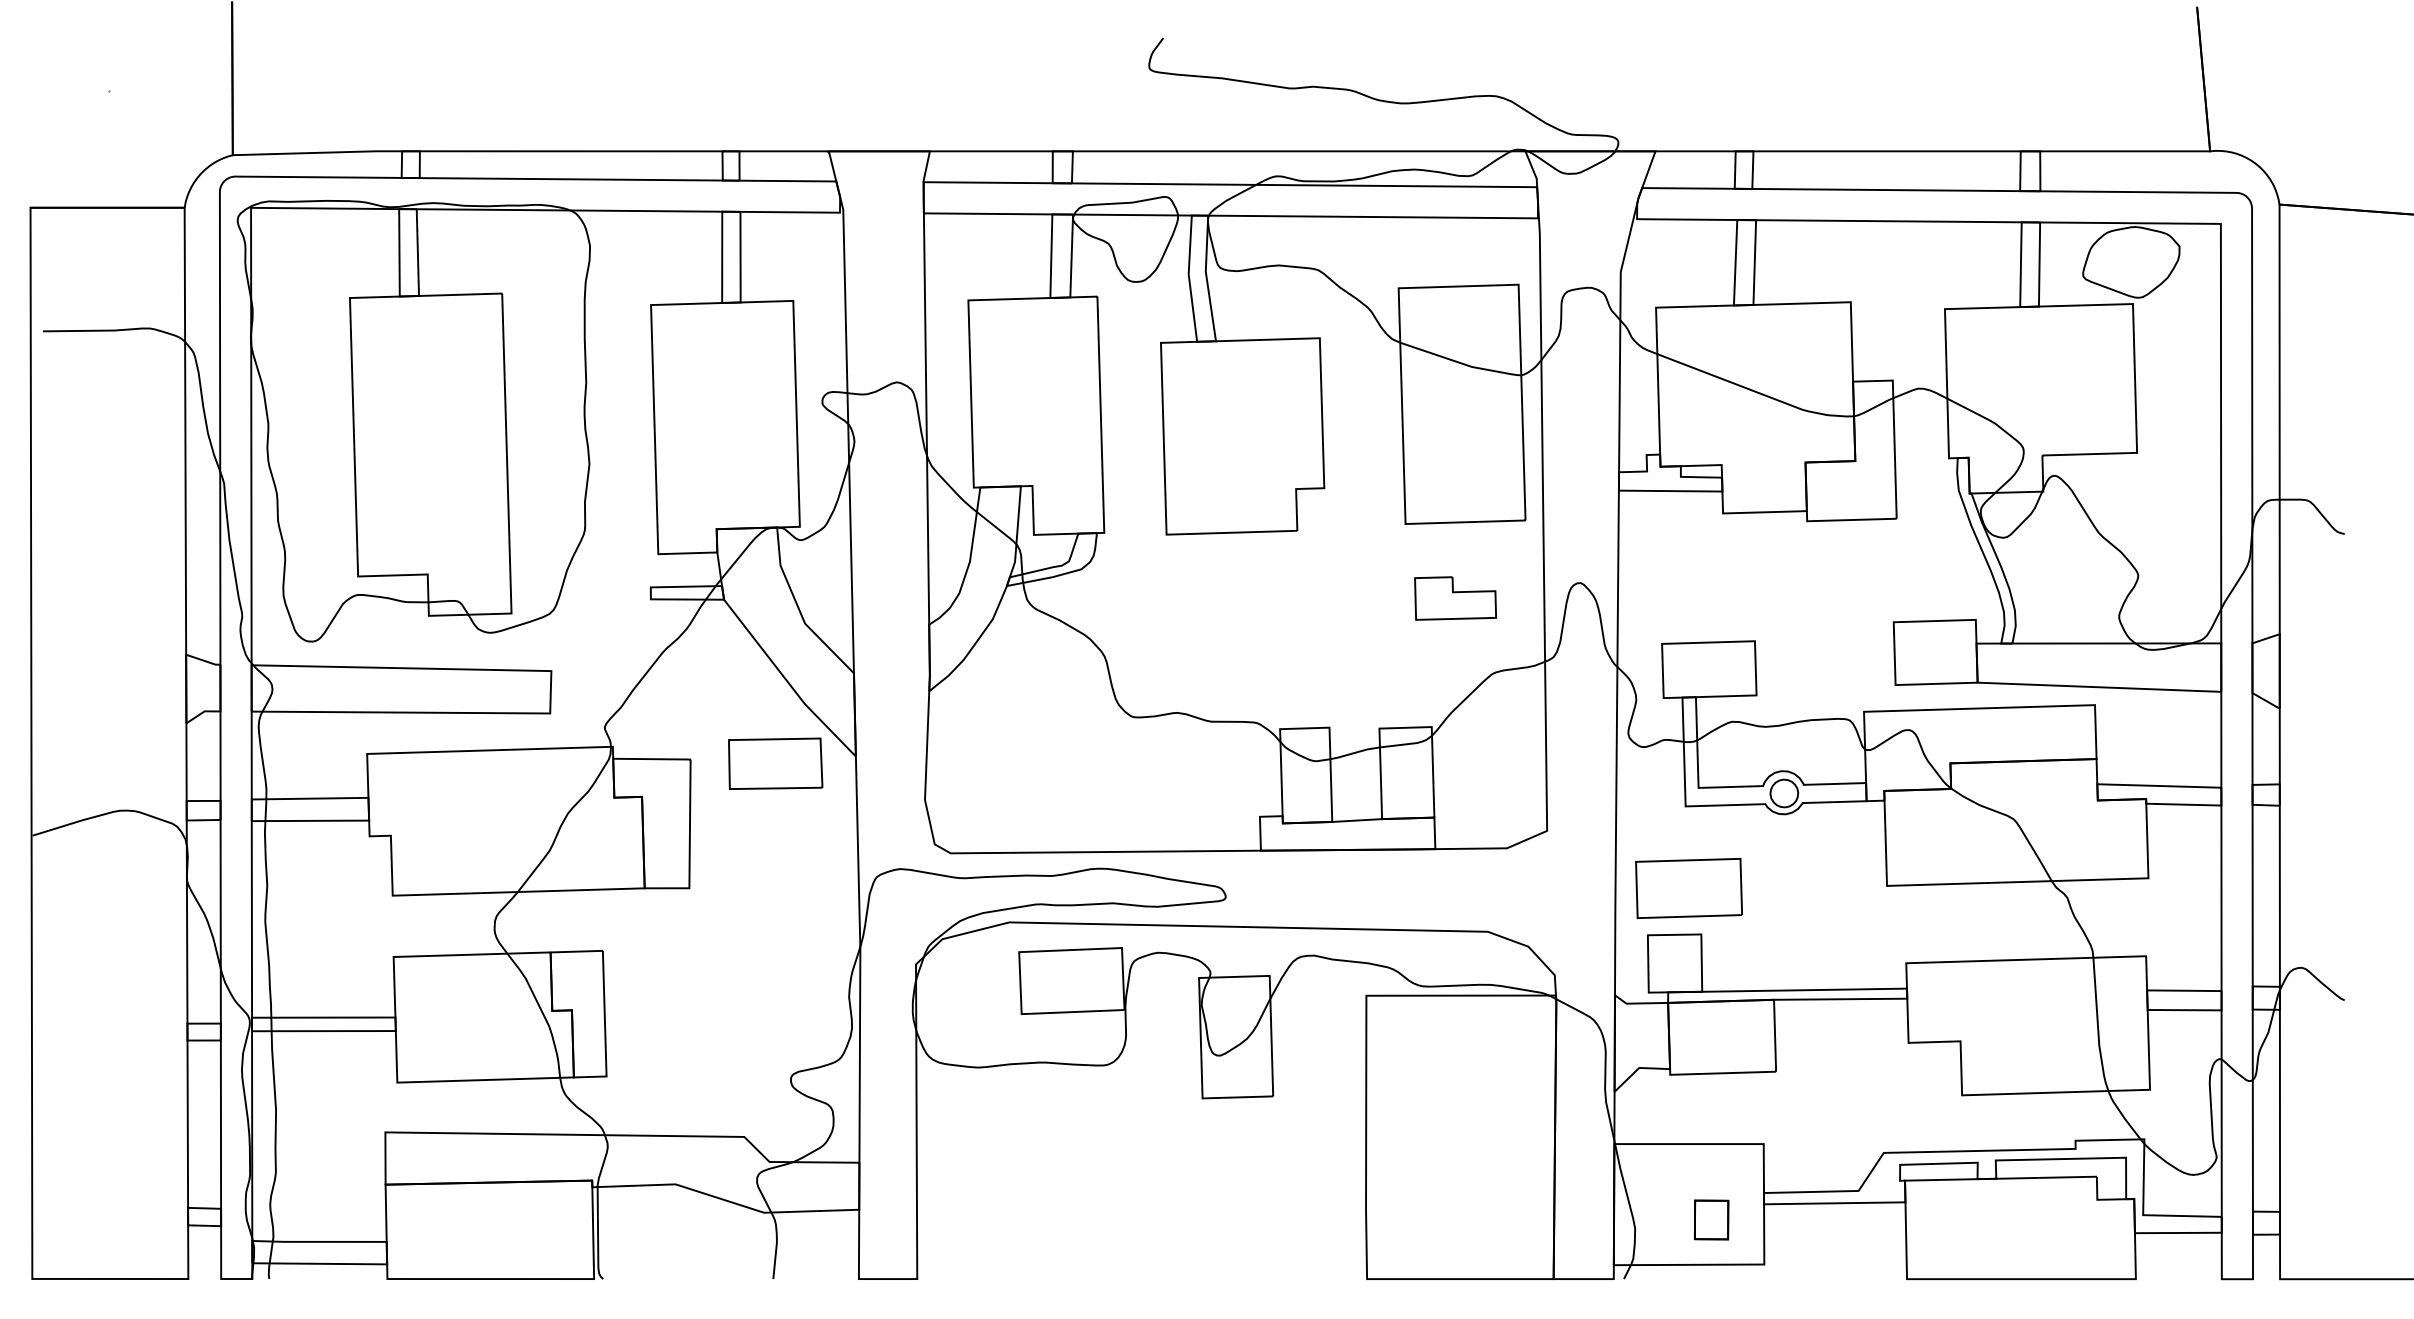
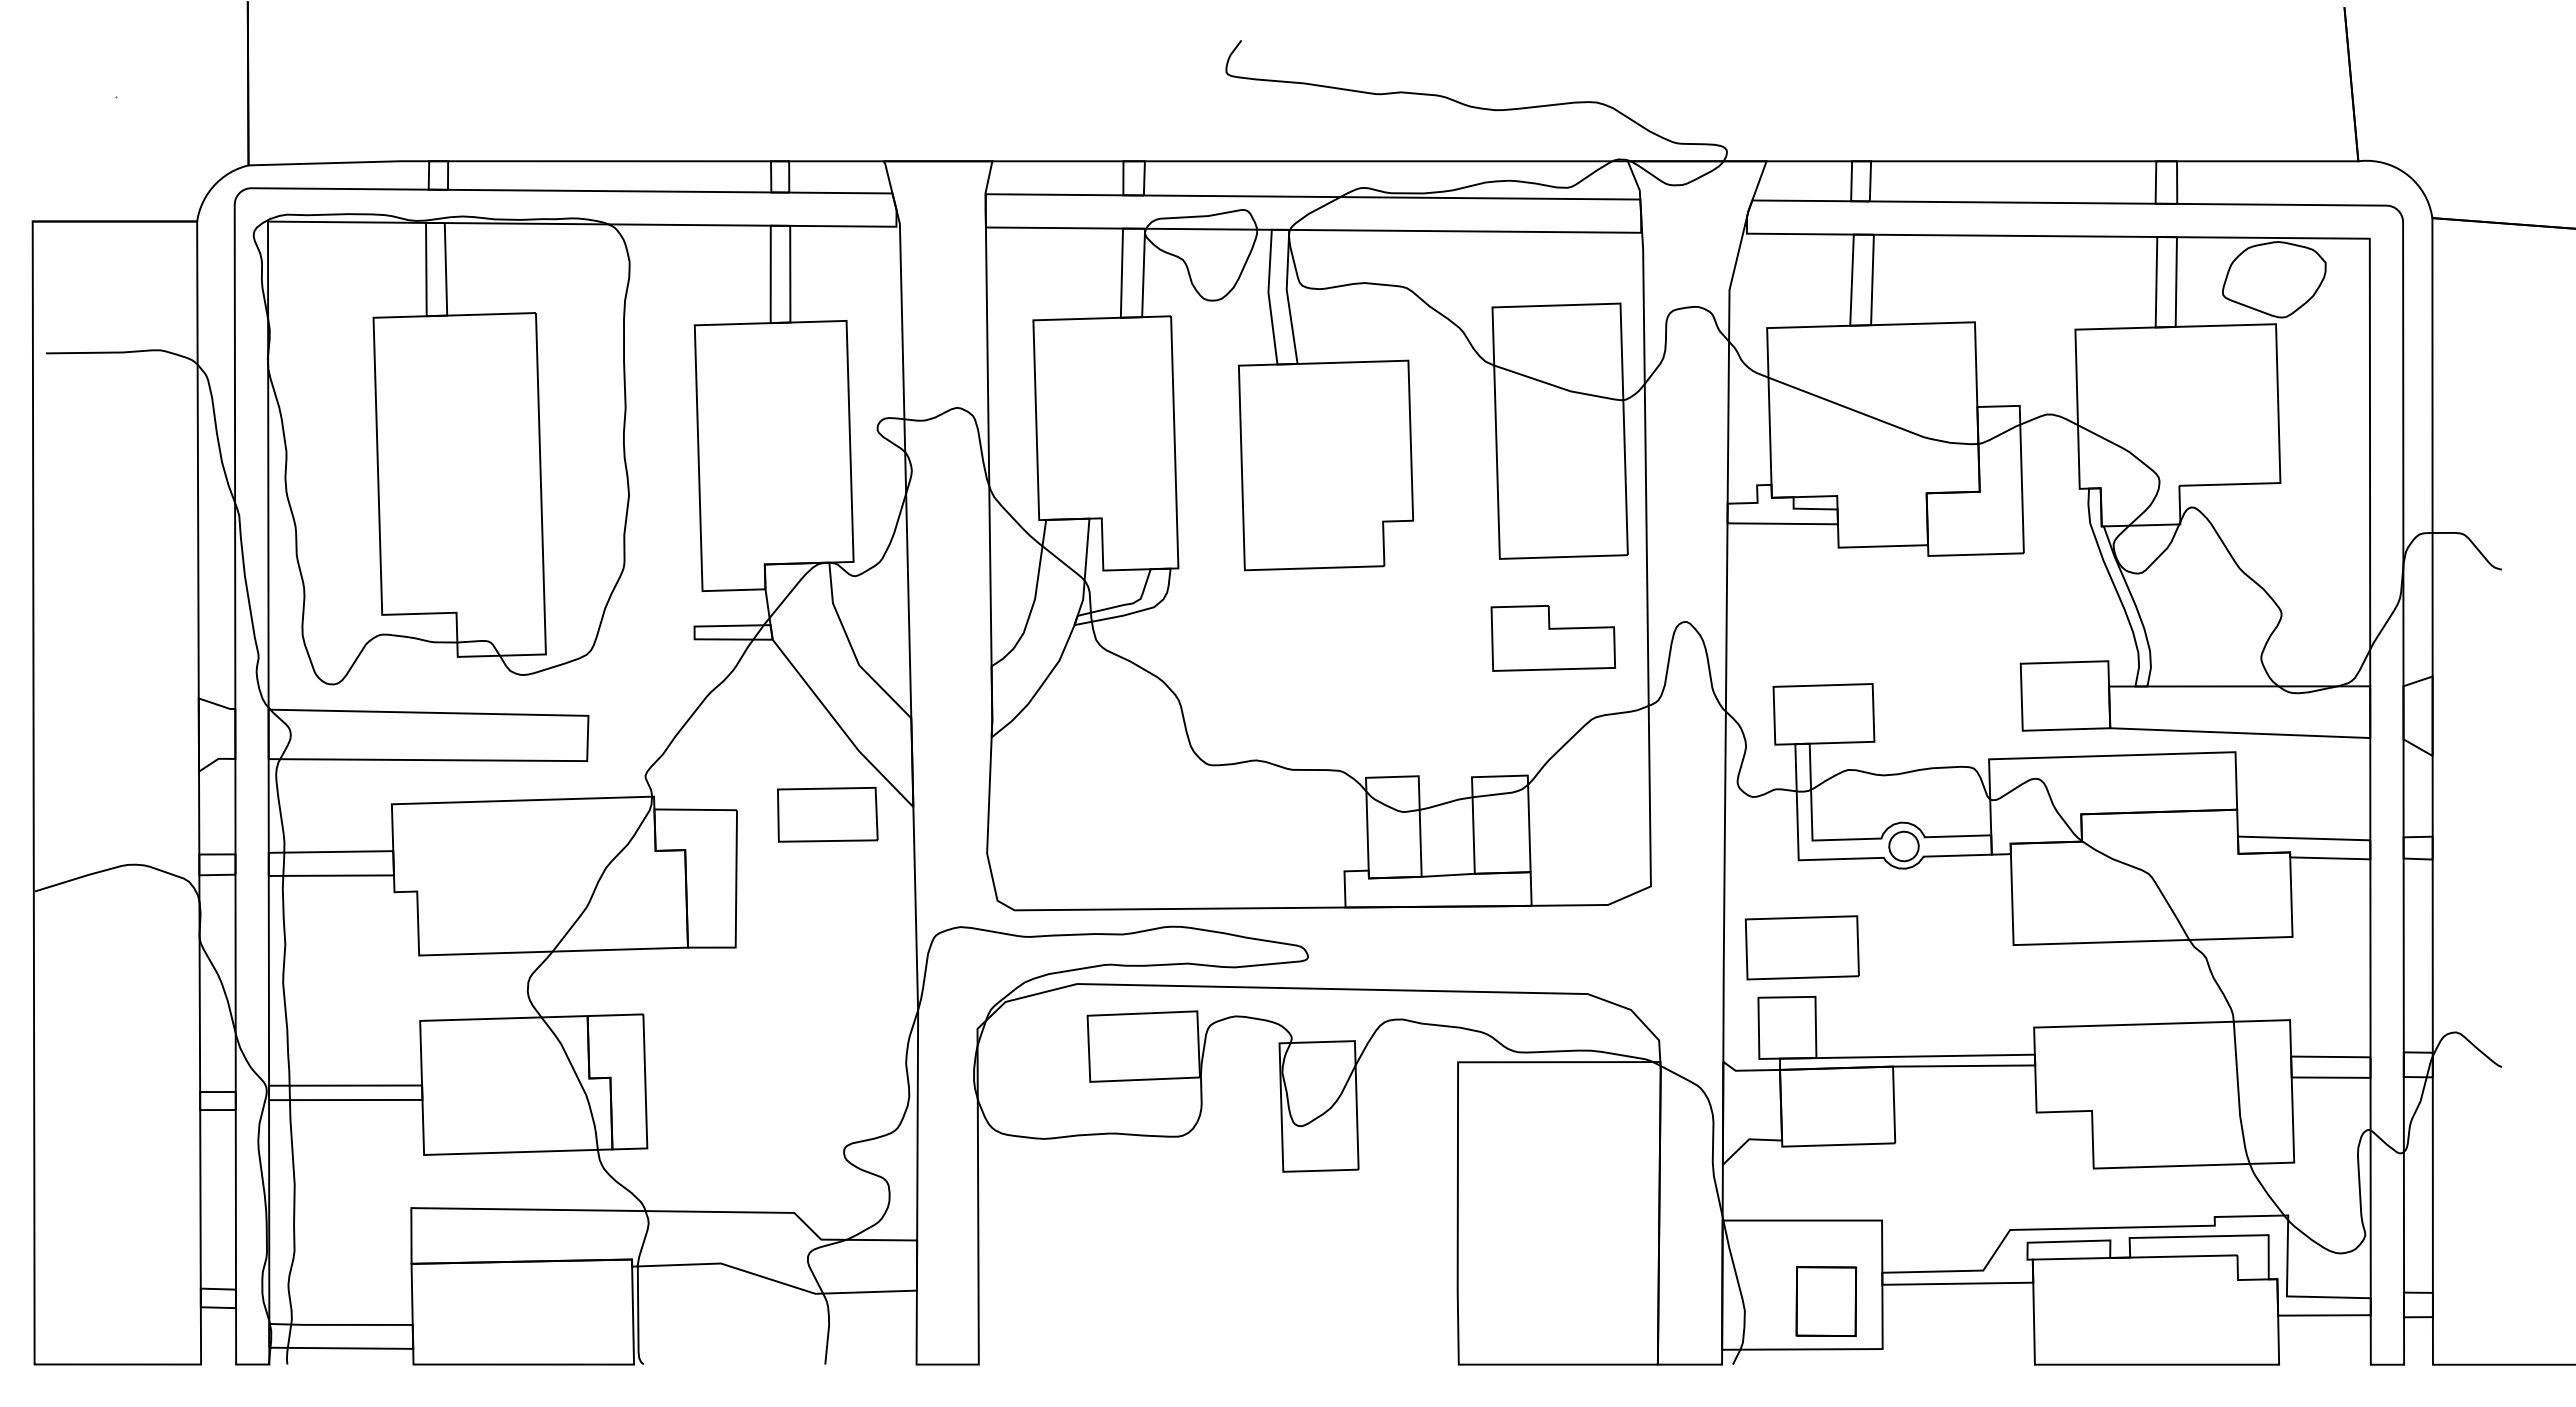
part: (1454, 598) -> (1552, 638), size x1.43
part: (1711, 1219) -> (1826, 1301), size x1.67

